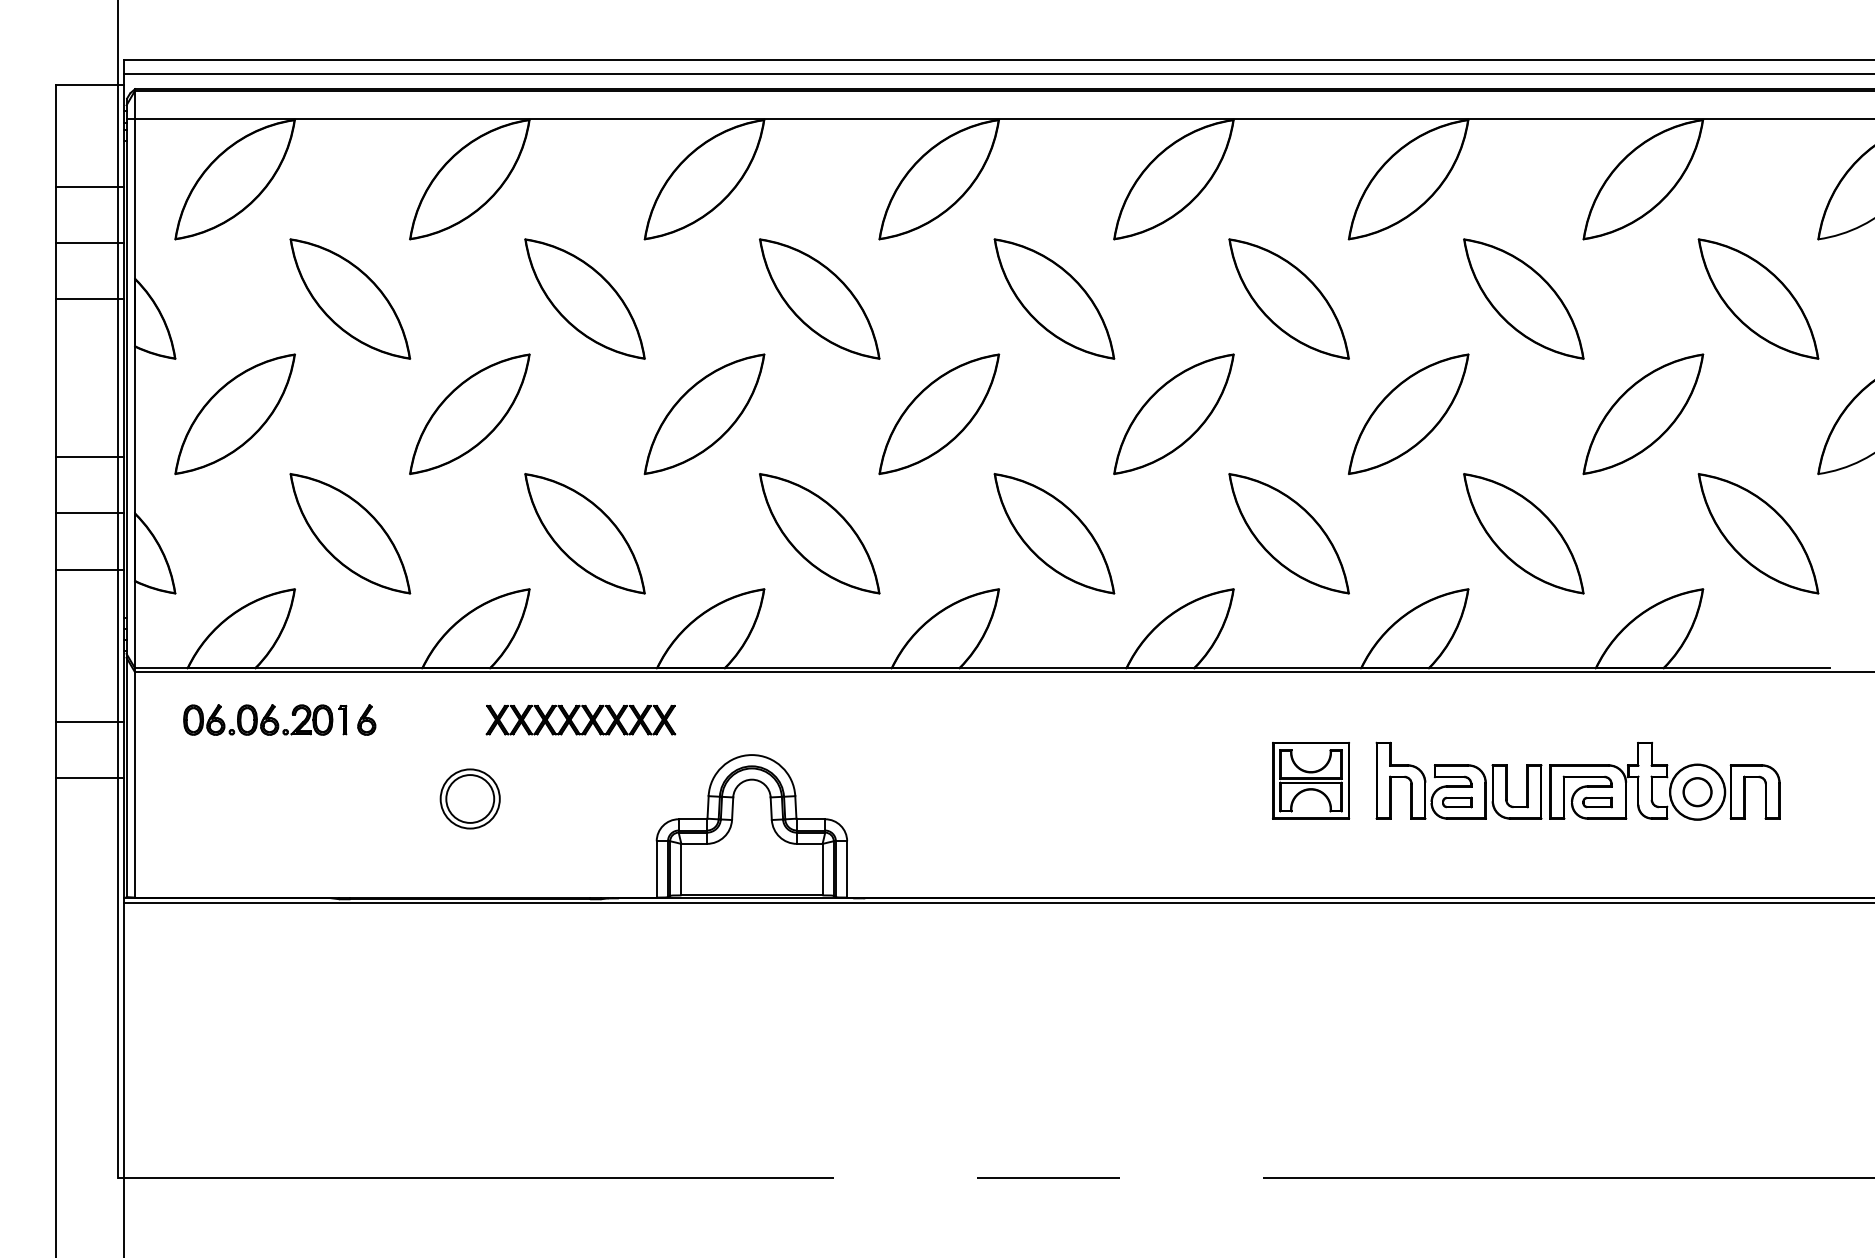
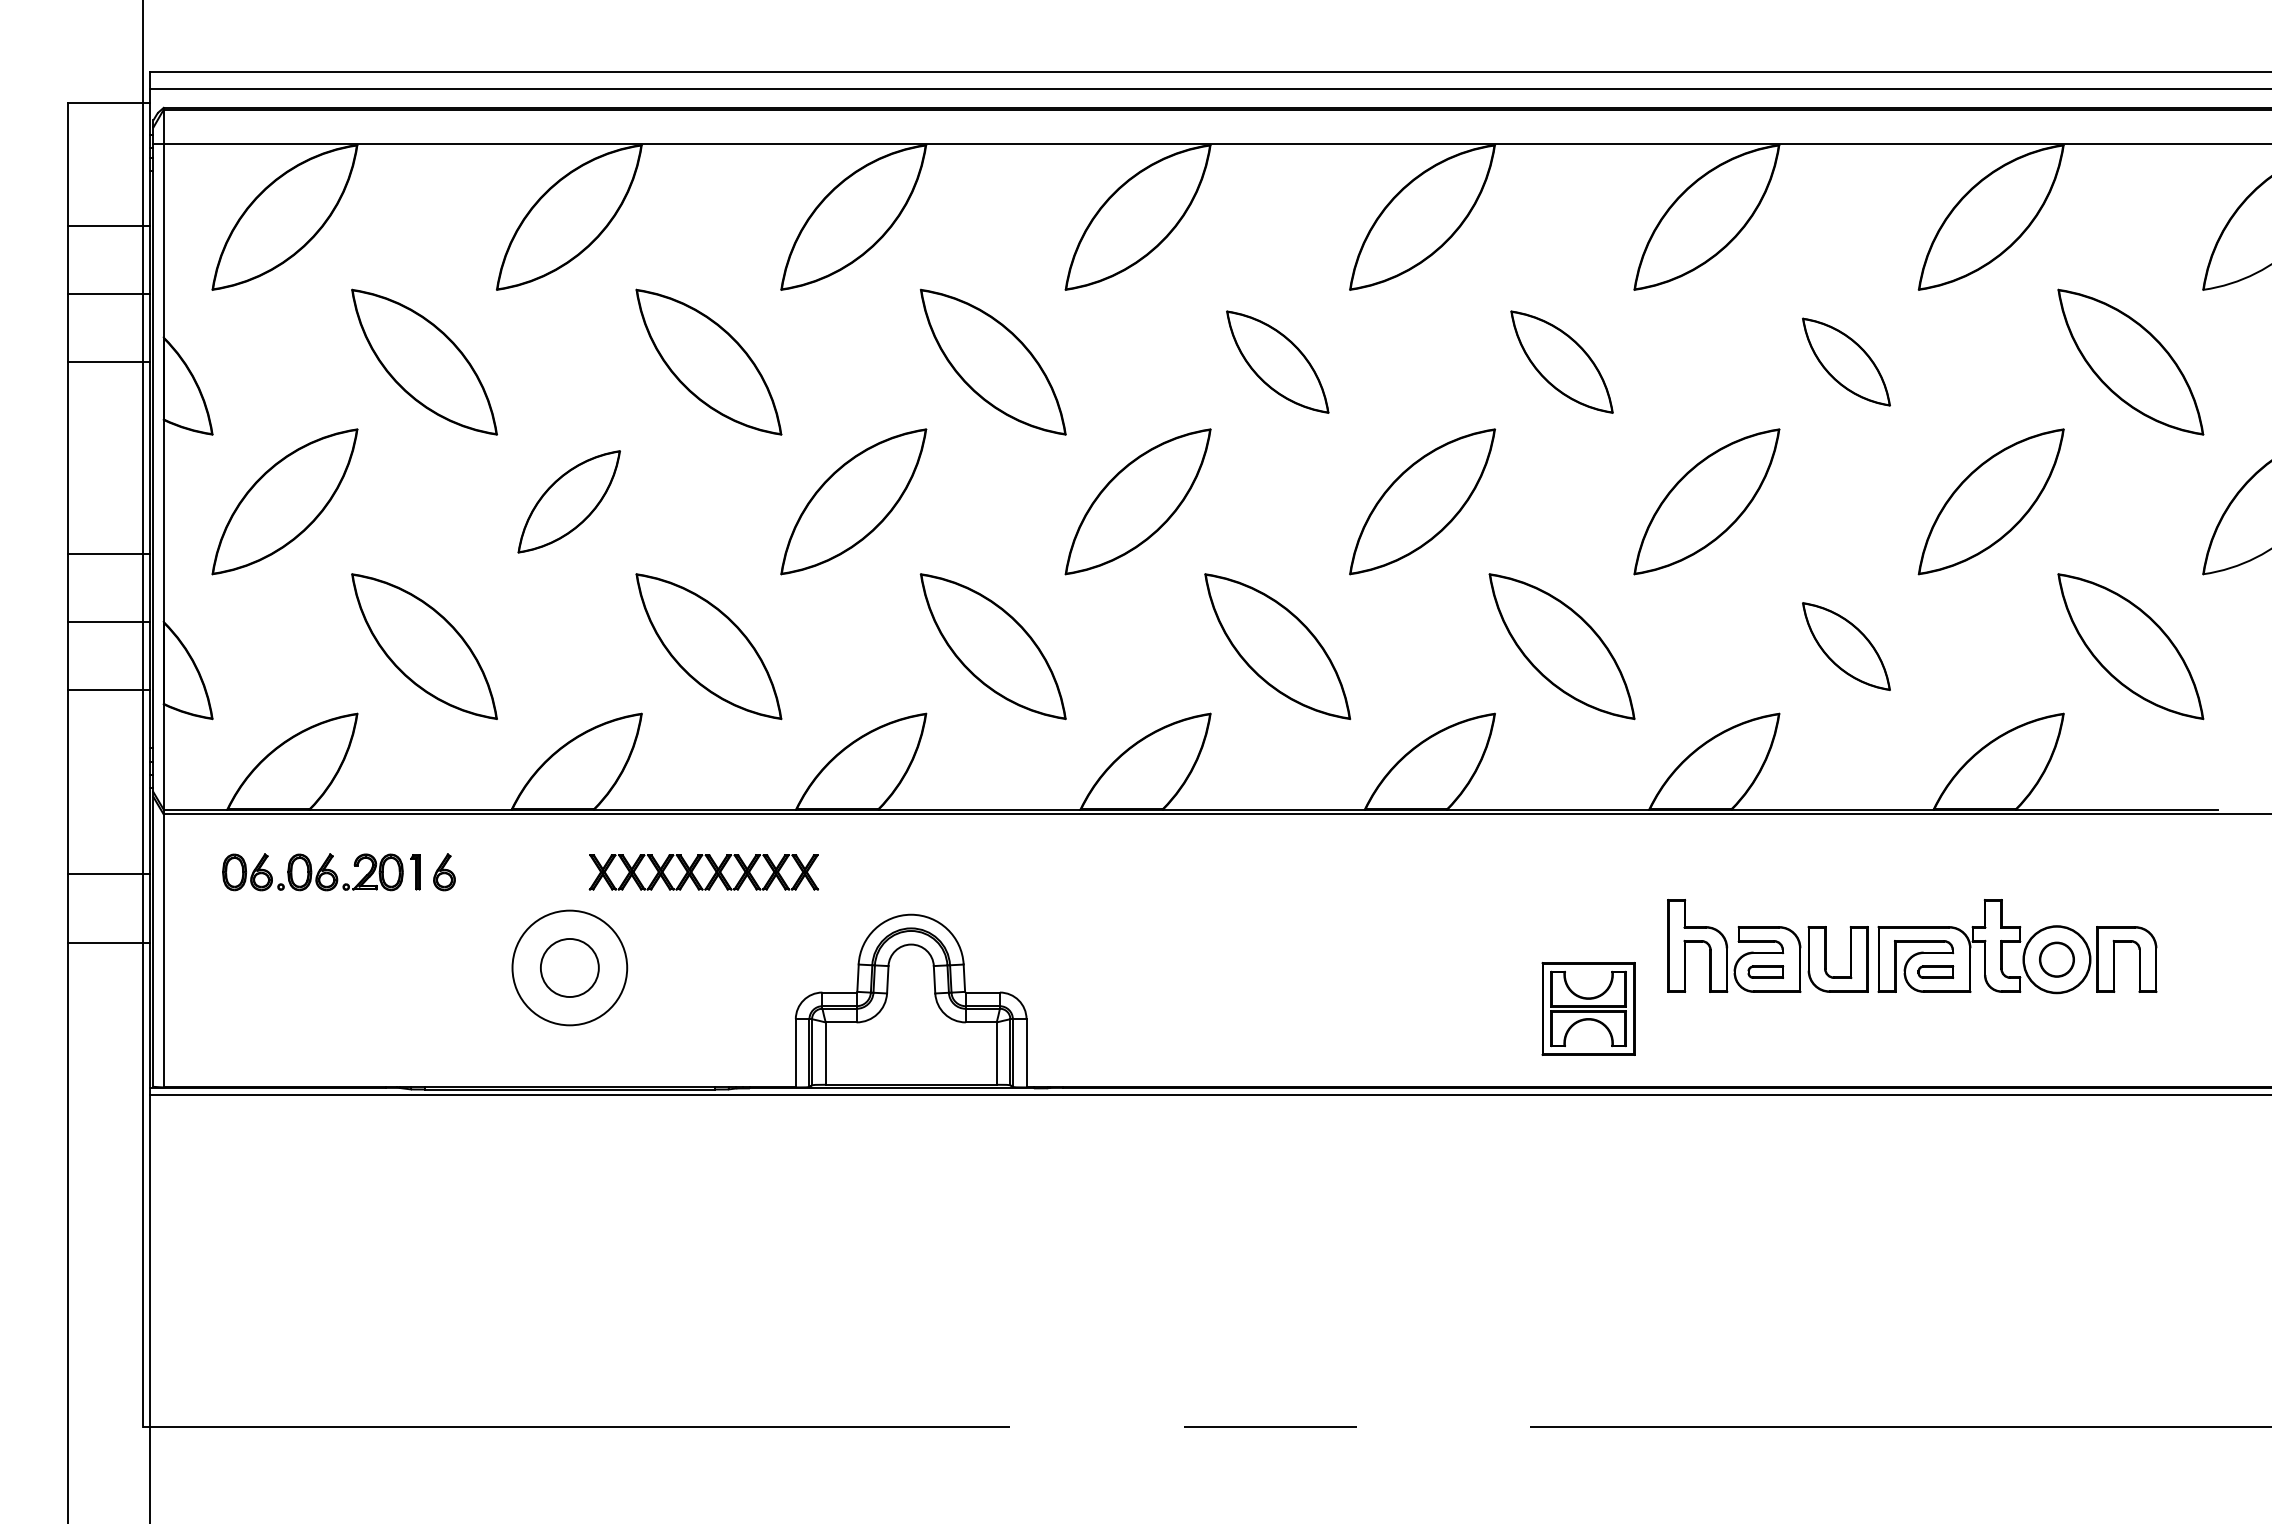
part: (1054, 298) -> (1277, 361), size x0.7
part: (1288, 298) -> (1561, 361), size x0.7
part: (1523, 298) -> (1846, 361), size x0.6
part: (469, 414) -> (568, 501), size x0.7
part: (1523, 533) -> (1846, 646), size x0.6
part: (1310, 780) -> (1588, 1008), moved
circle: (469, 798) -> (569, 967), size x1.6

